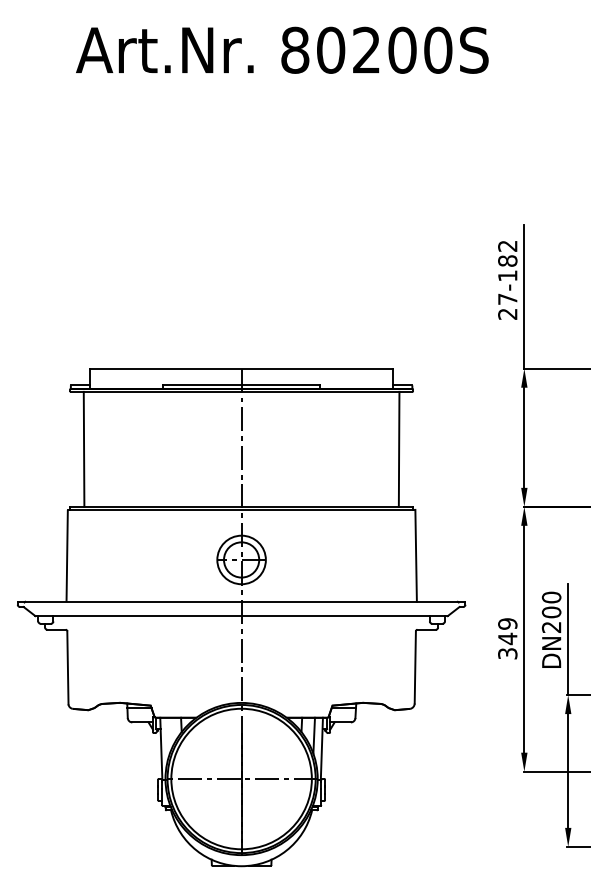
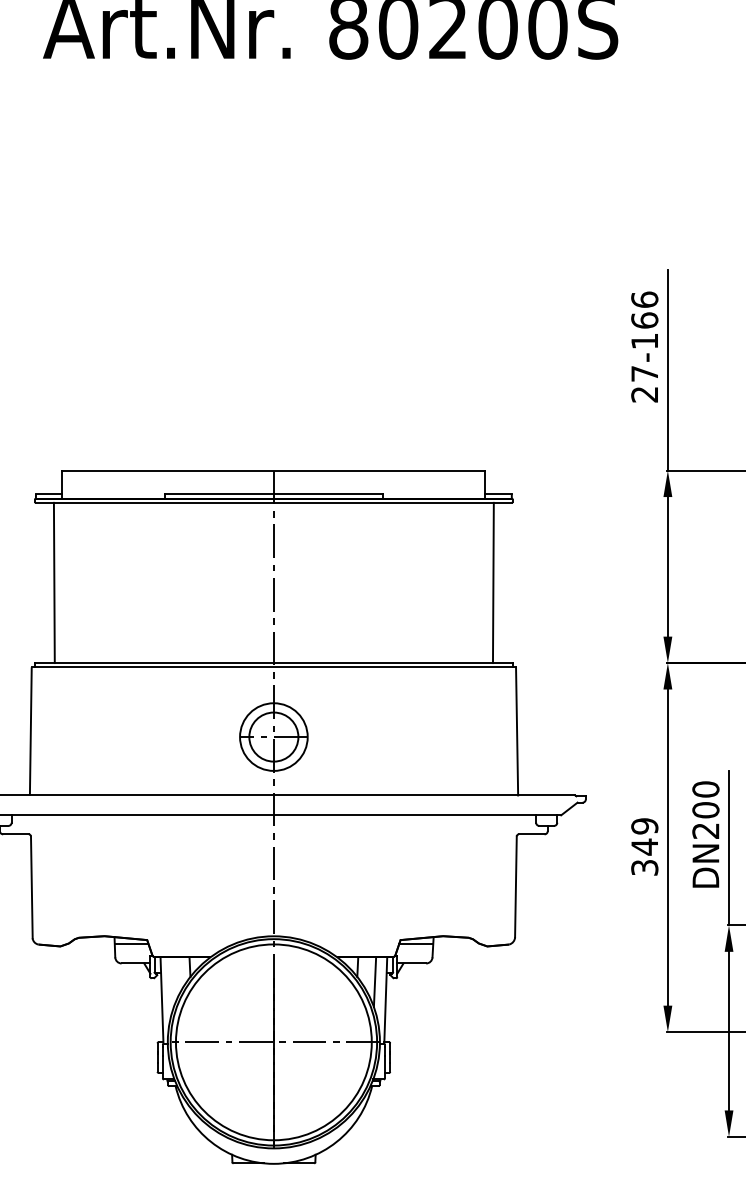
text: (507, 253) -> (644, 310), 27-182 -> 27-166

